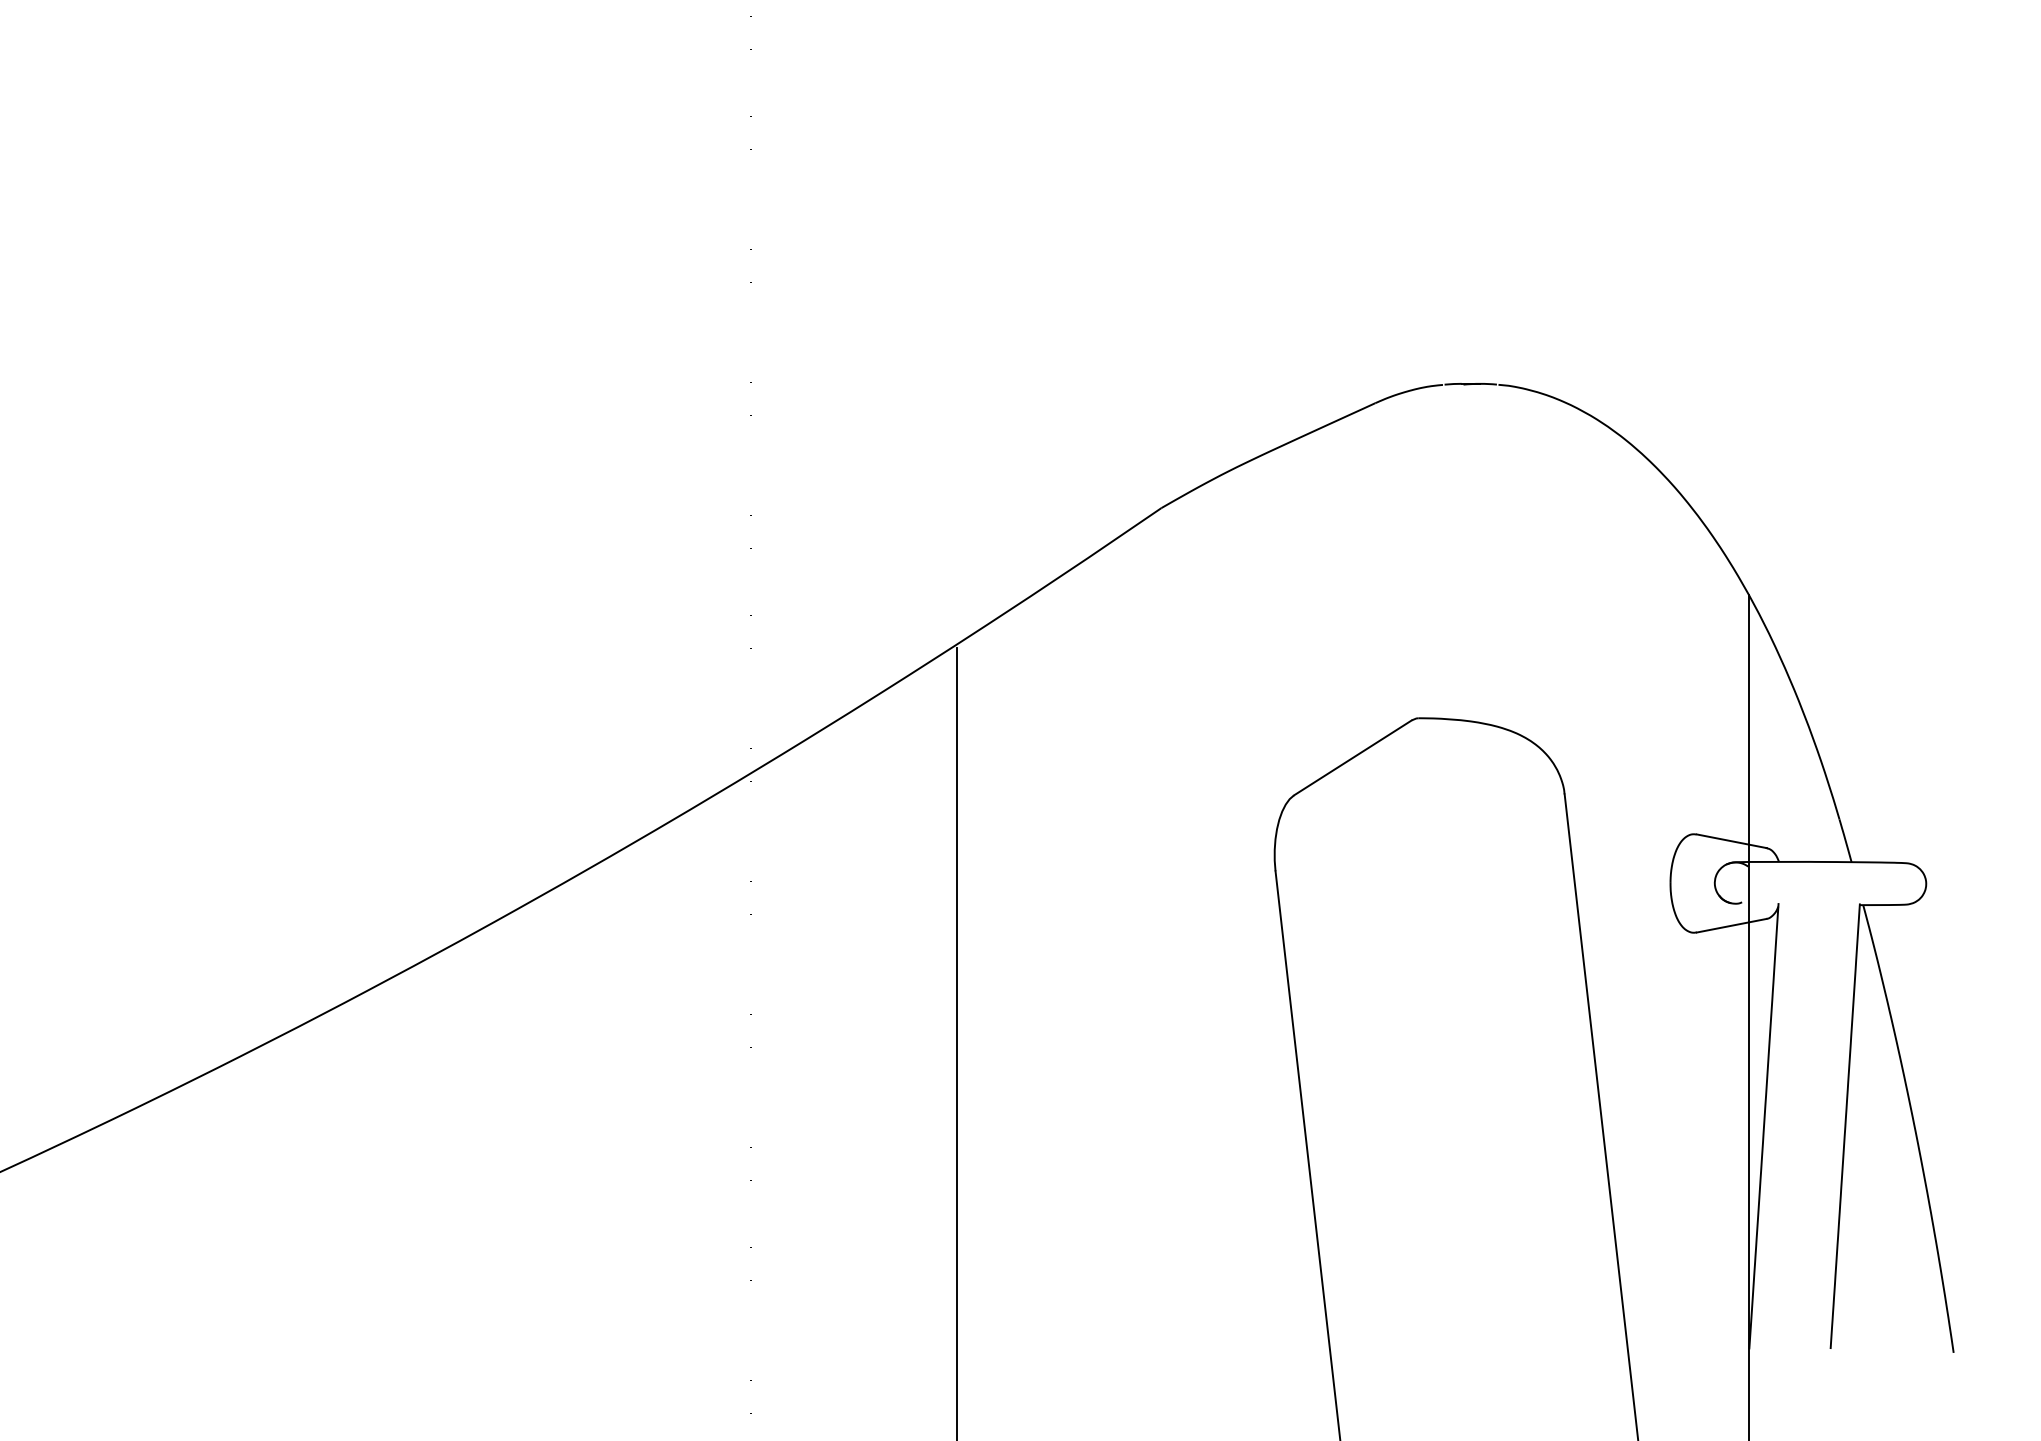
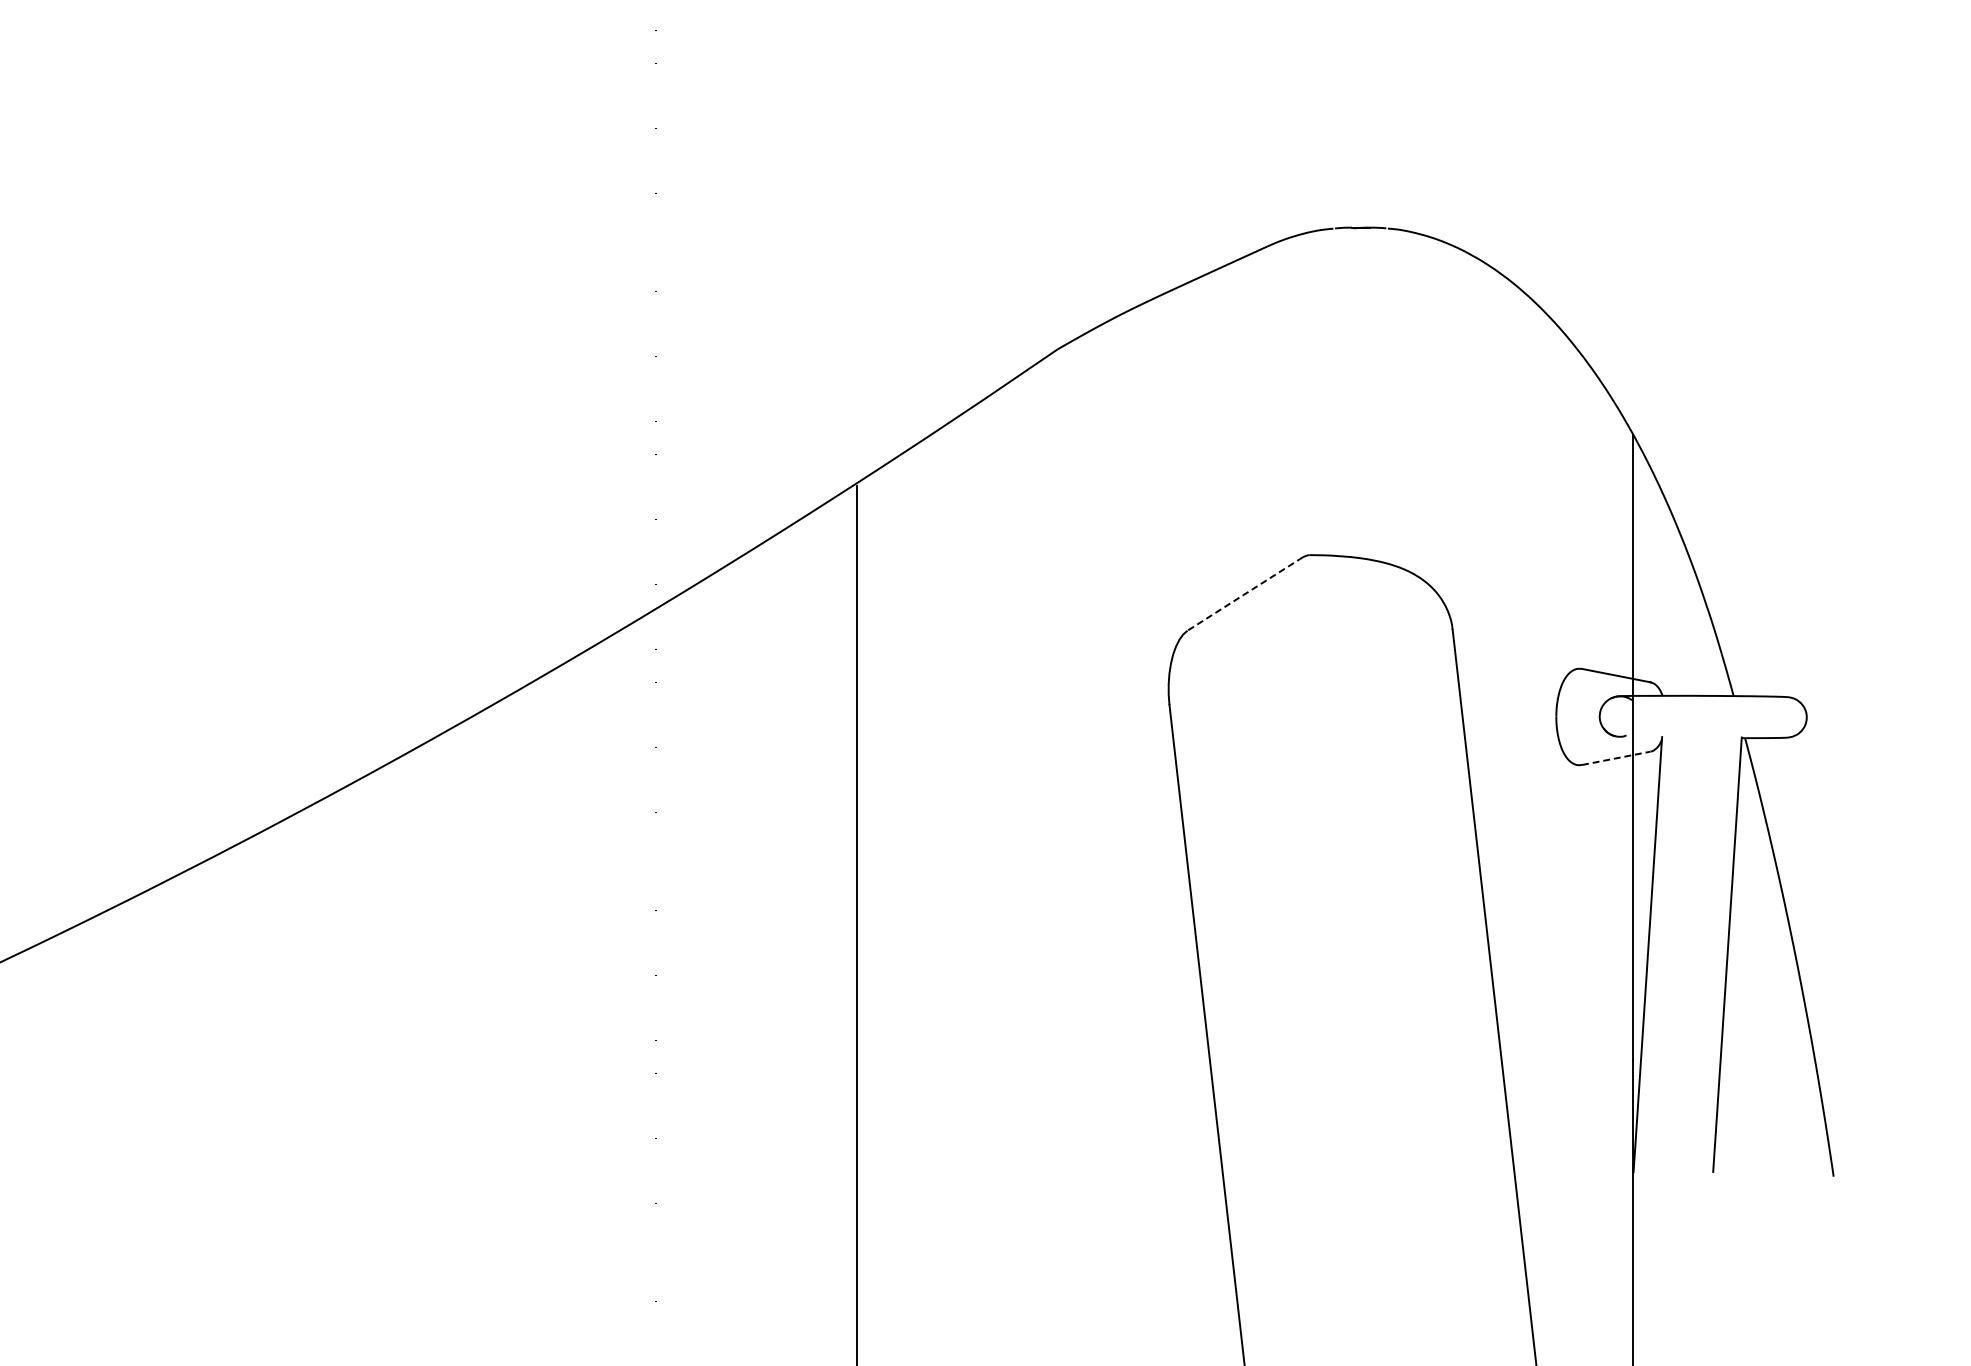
line: (1352, 757) -> (1244, 593), solid -> dashed
line: (1732, 925) -> (1617, 758), solid -> dashed

